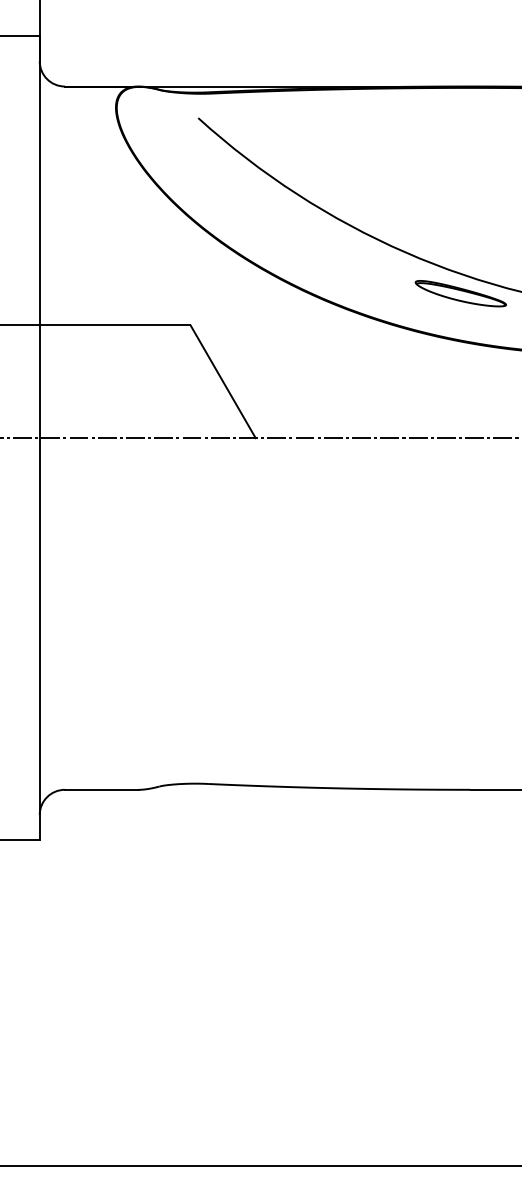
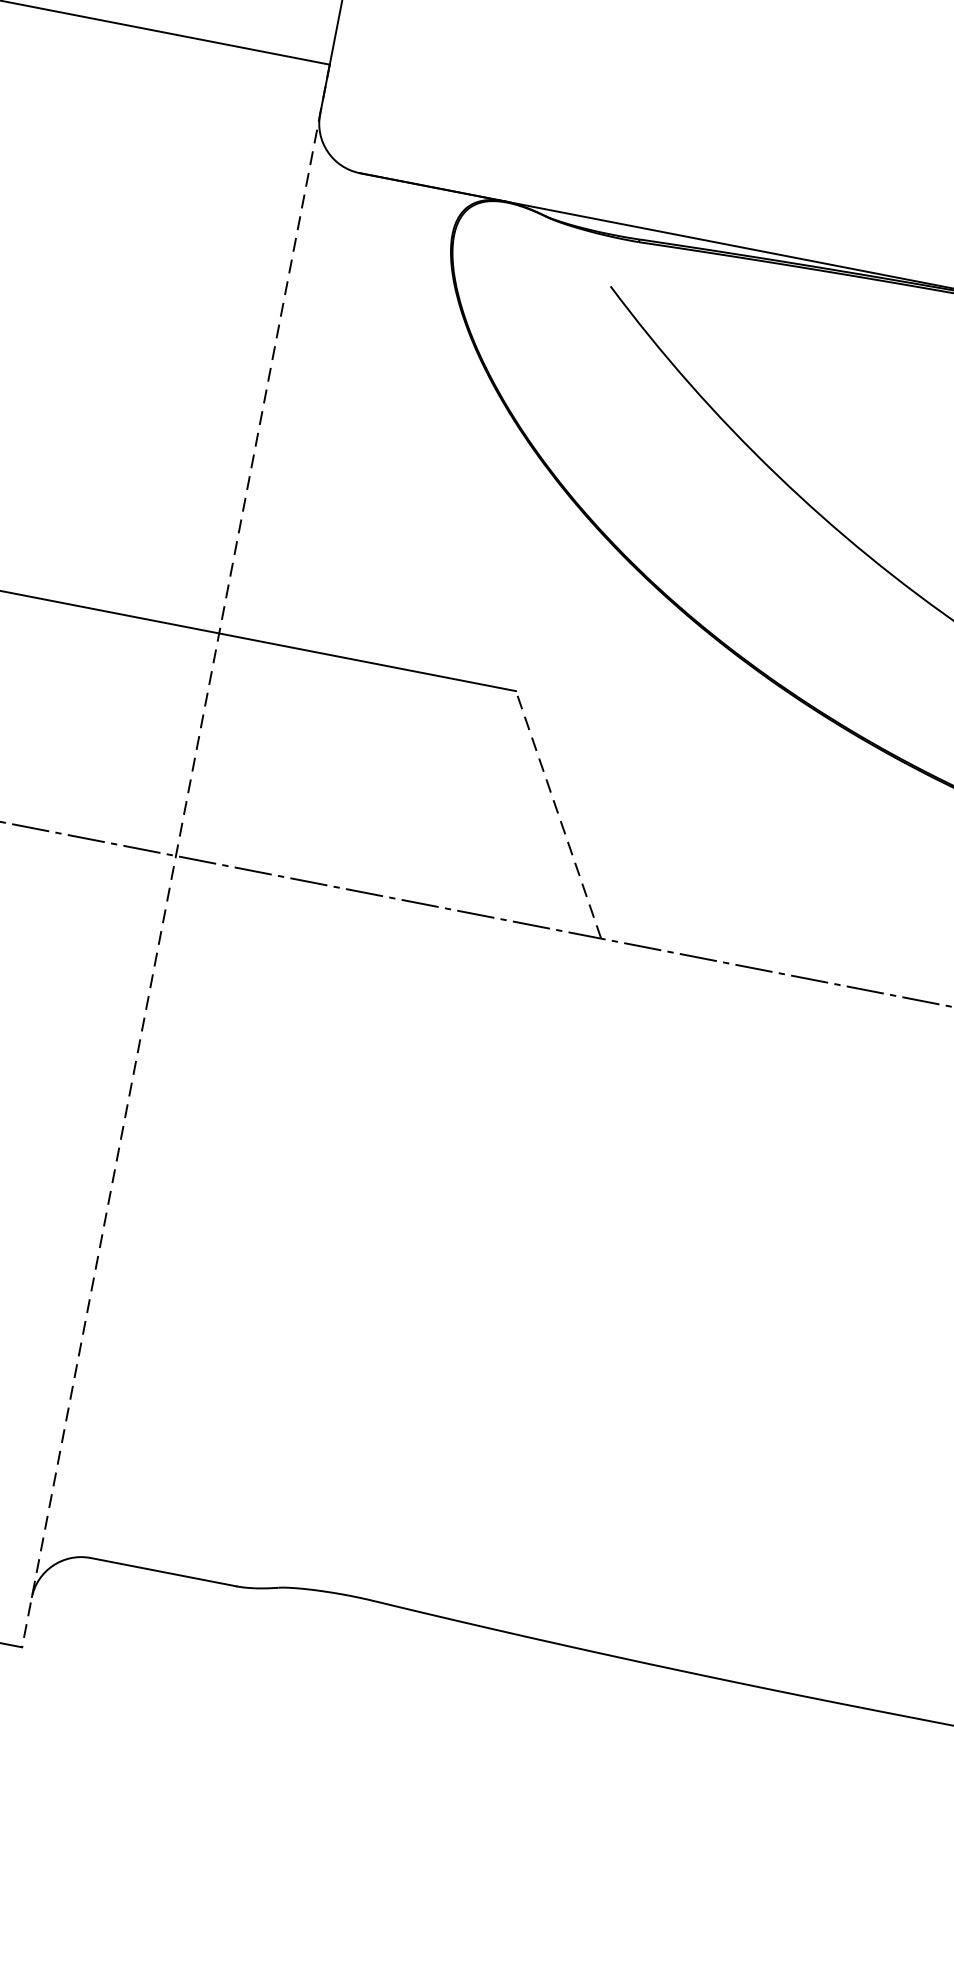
line: (222, 381) -> (557, 814), solid -> dashed
line: (39, 438) -> (175, 856), solid -> dashed

